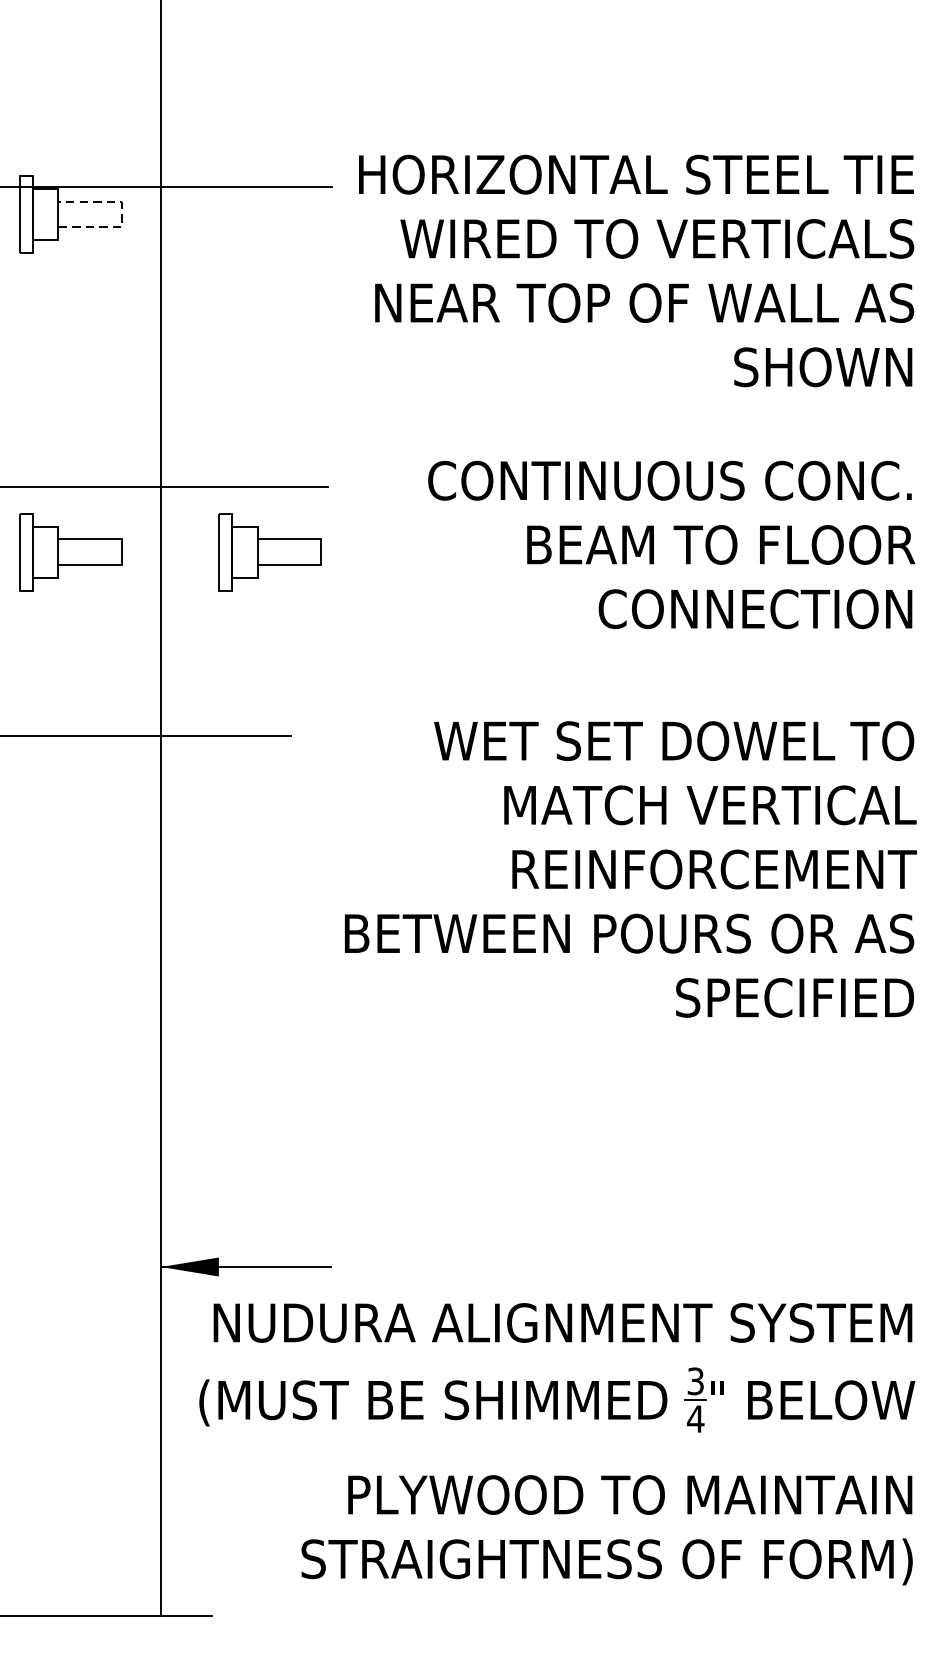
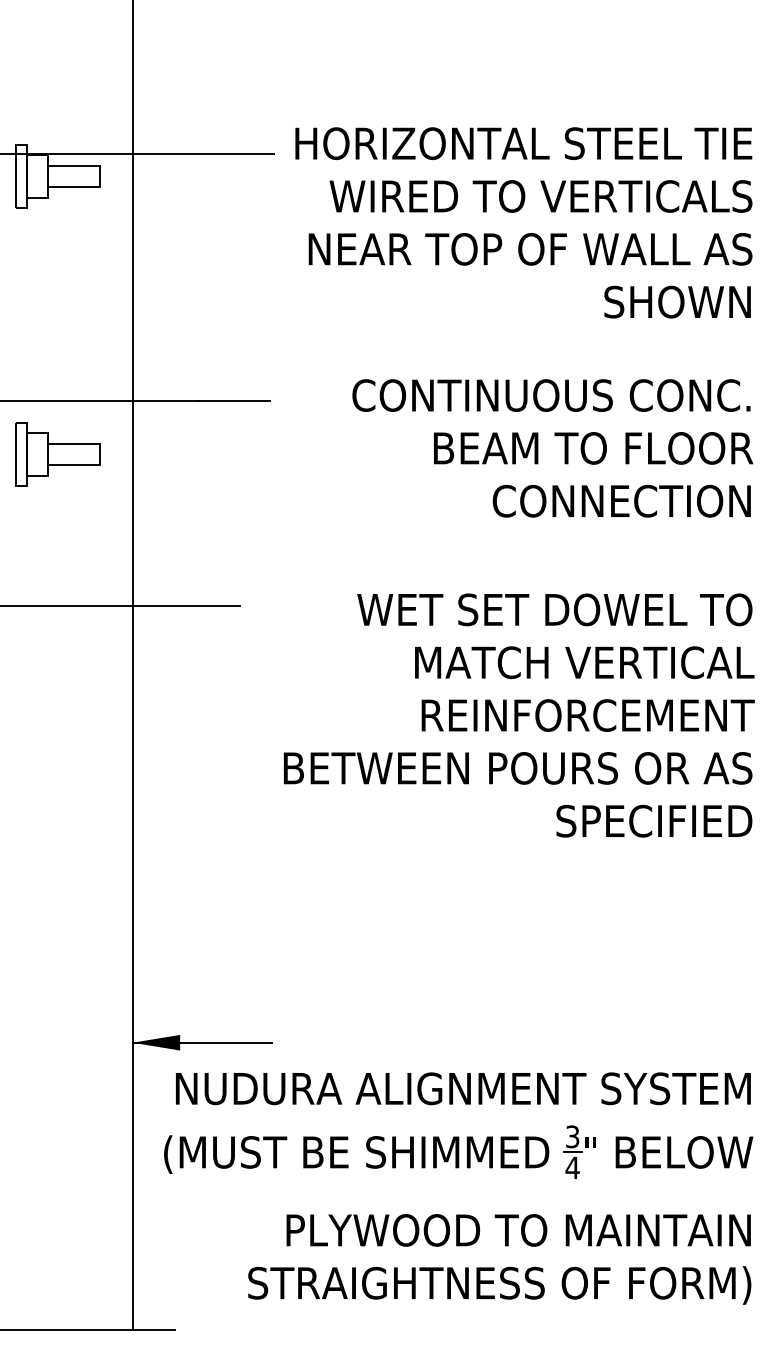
line: (122, 214) -> (100, 176), dashed -> solid
part: (269, 552) -> (221, 454), removed

